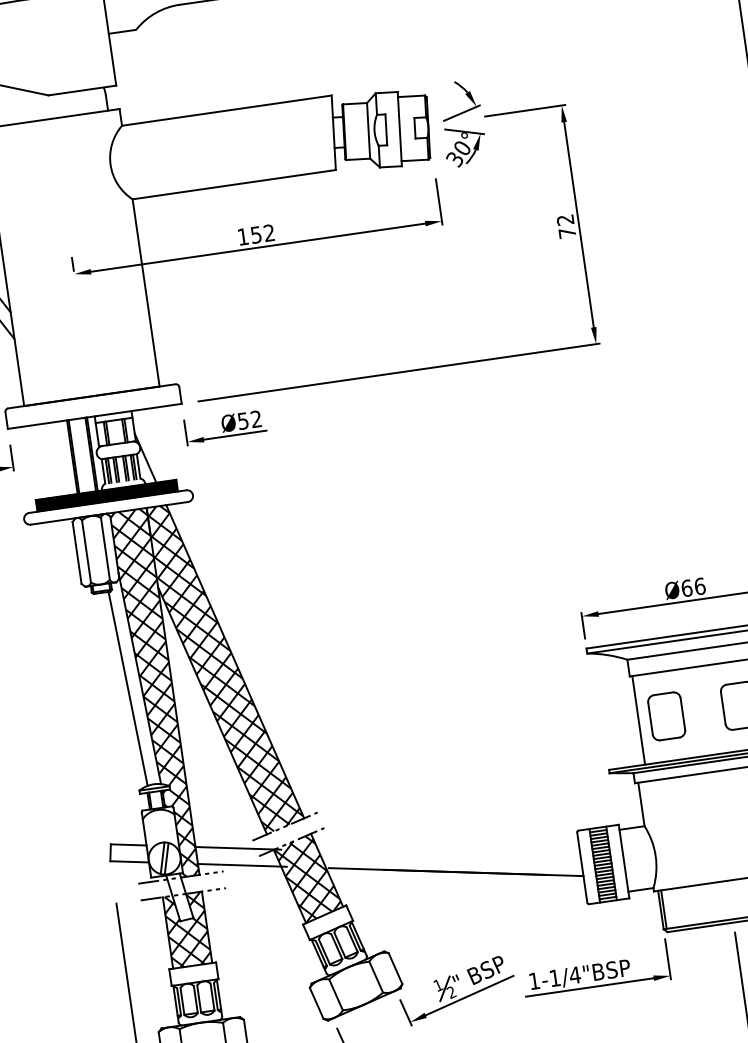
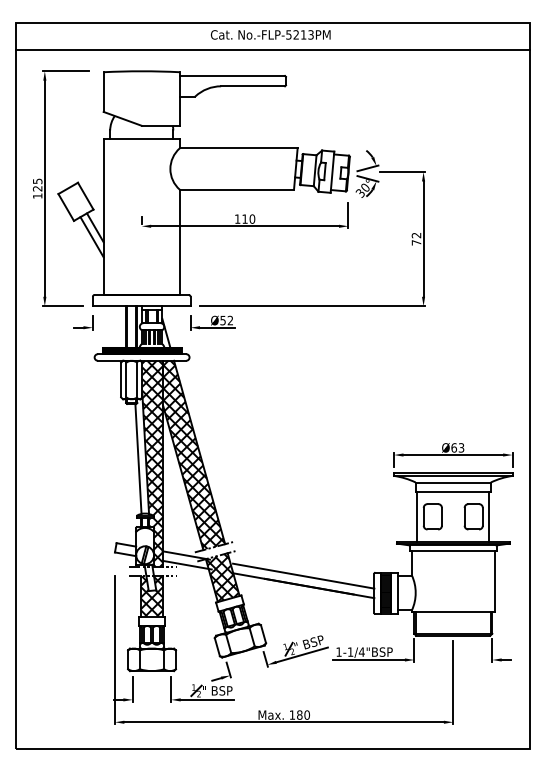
text: (262, 232) -> (248, 218), 152 -> 110
text: (699, 585) -> (461, 447), Ø66 -> Ø63
line: (451, 853) -> (303, 575), added

